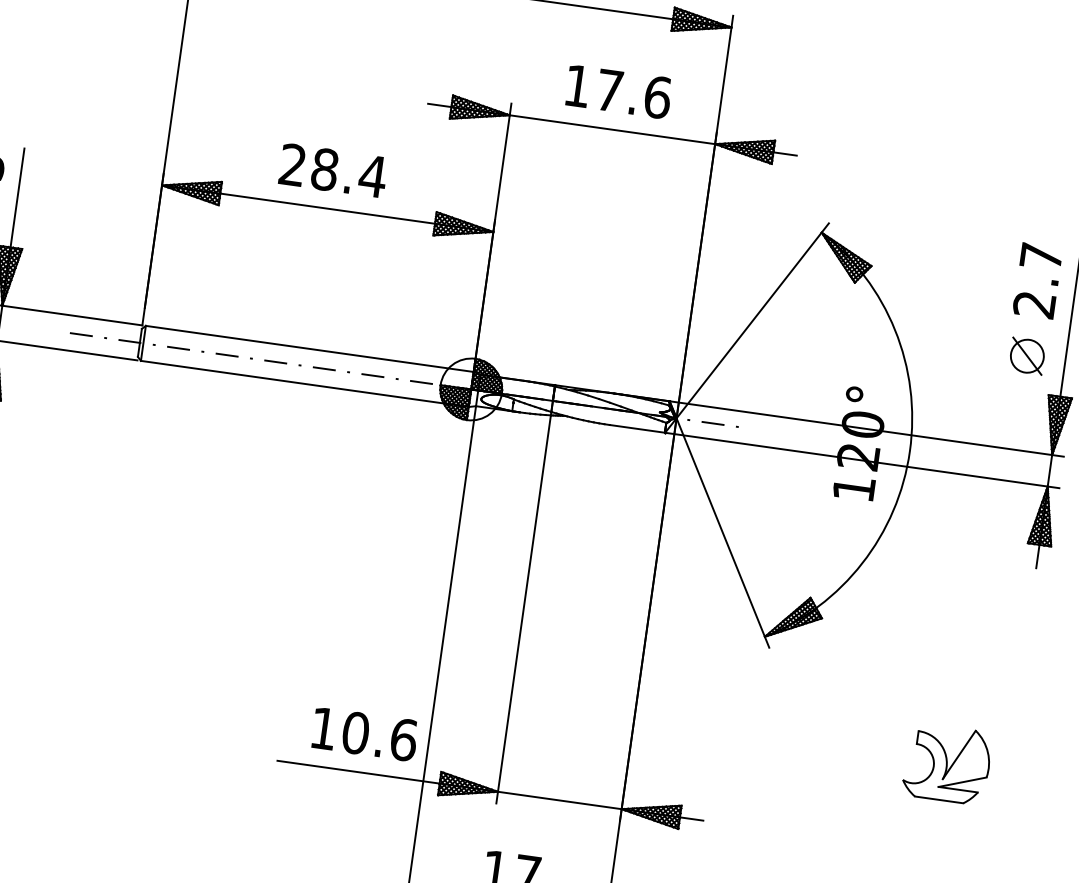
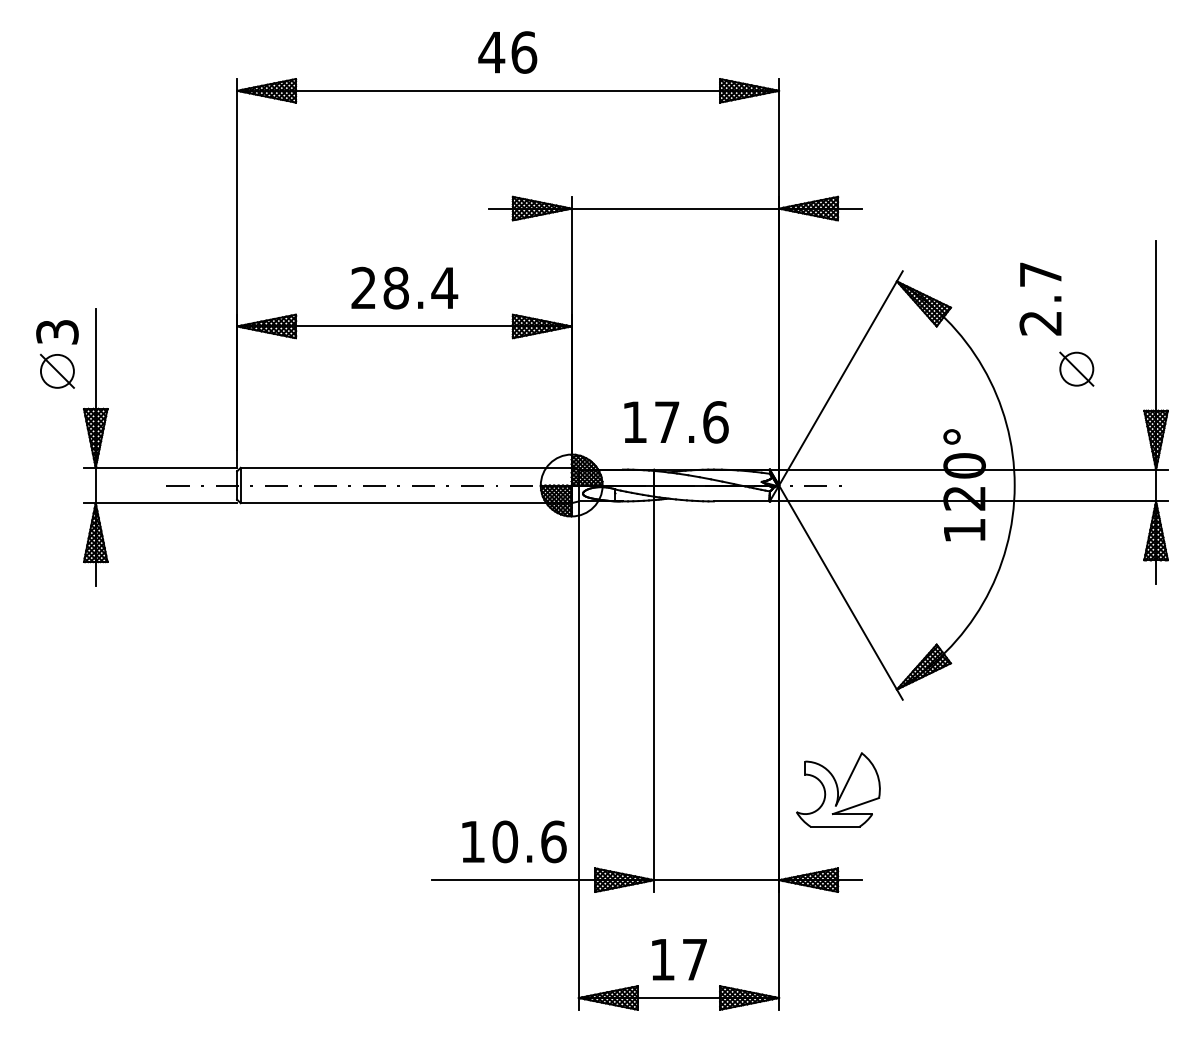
text: (618, 92) -> (676, 422), moved
text: (1037, 280) -> (1040, 298), moved
part: (1027, 355) -> (1076, 368), moved
part: (947, 763) -> (838, 789), moved

